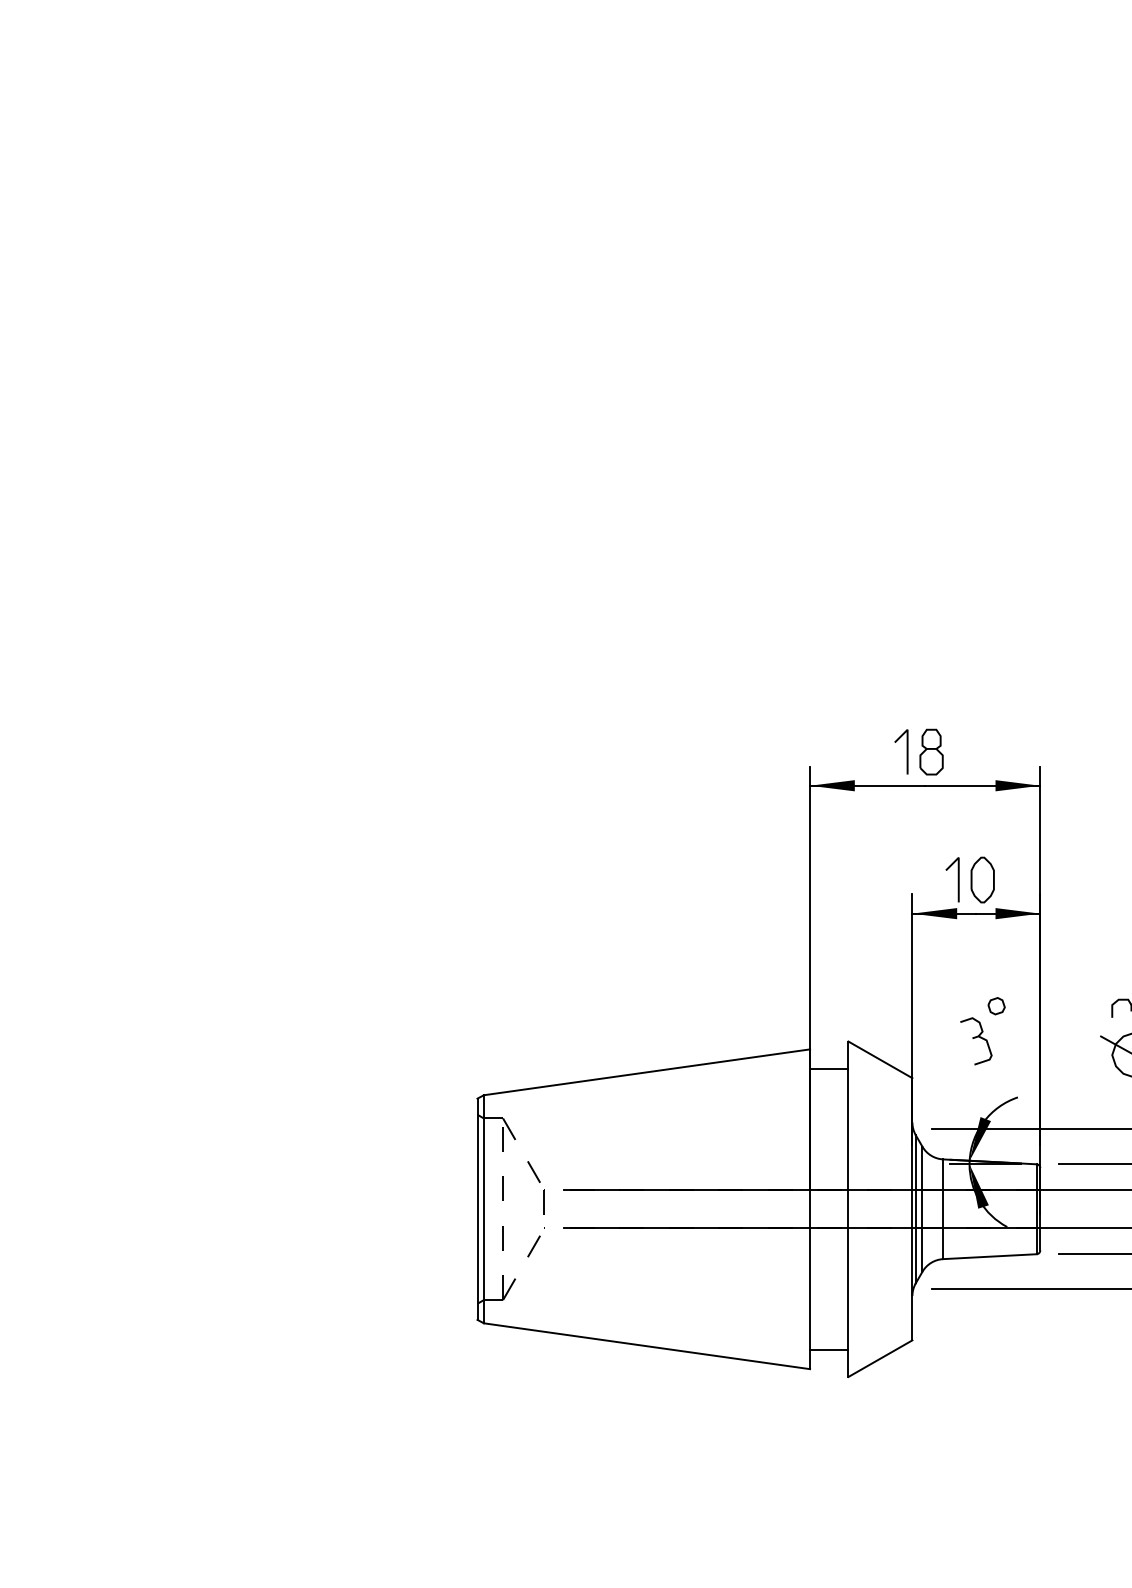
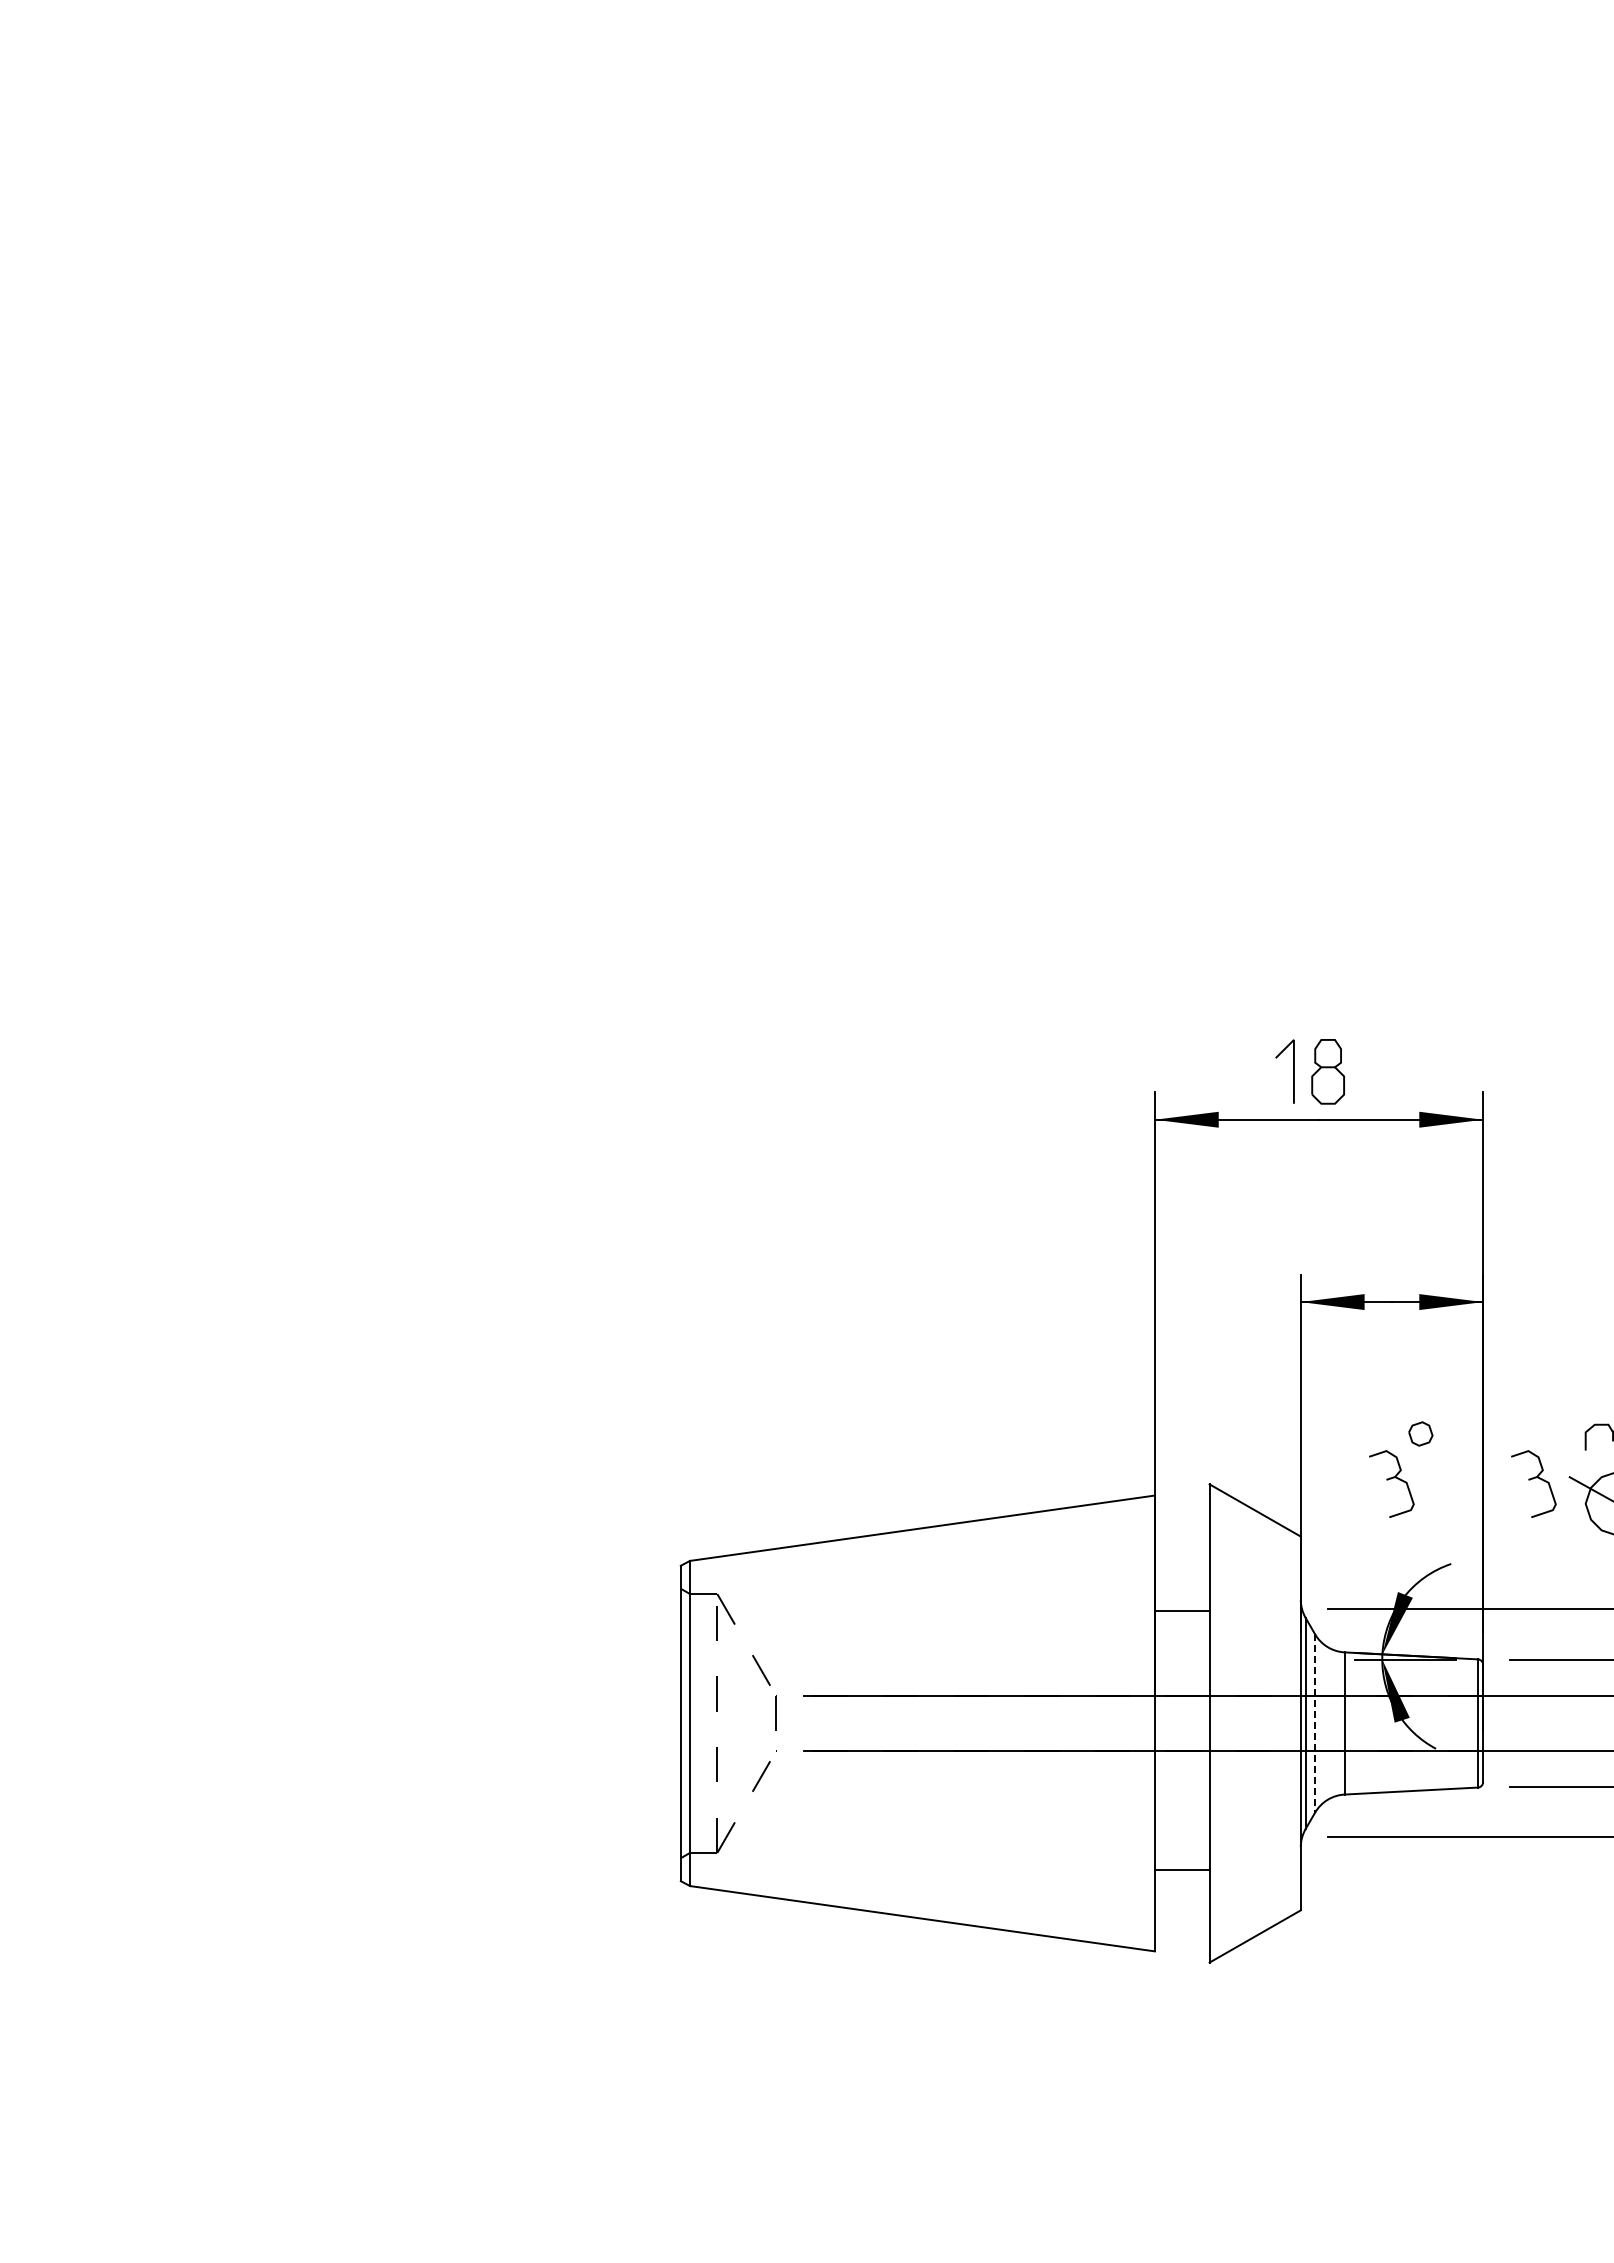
line: (958, 879) -> (1366, 1253), removed
part: (982, 879) -> (1400, 1253), removed
part: (1075, 1040) -> (1533, 1483), added
line: (828, 1068) -> (1181, 1610), moved
line: (922, 1209) -> (1315, 1723), solid -> dashed
line: (828, 1350) -> (1181, 1870), moved

